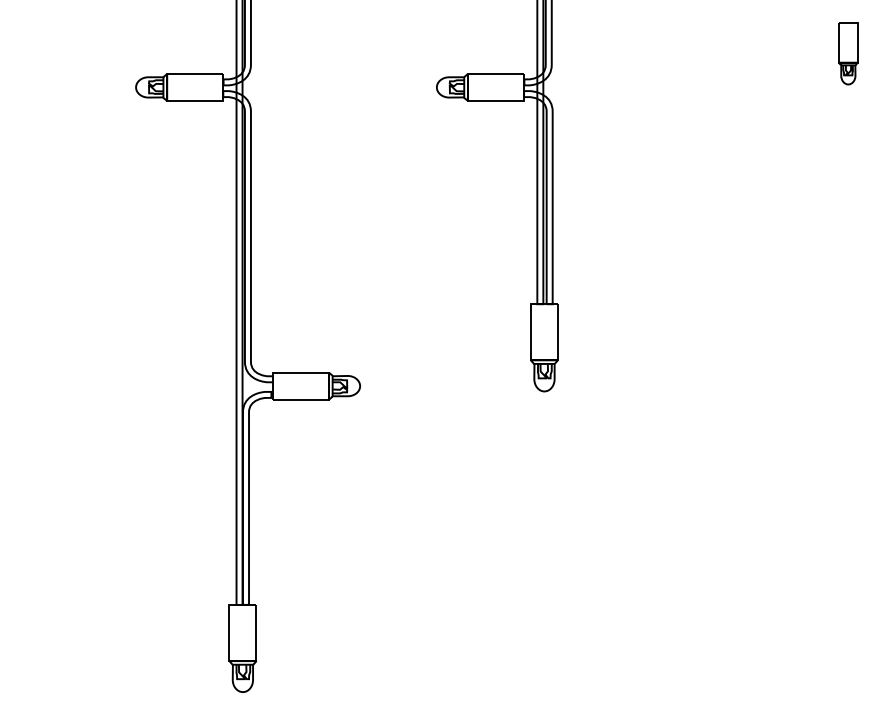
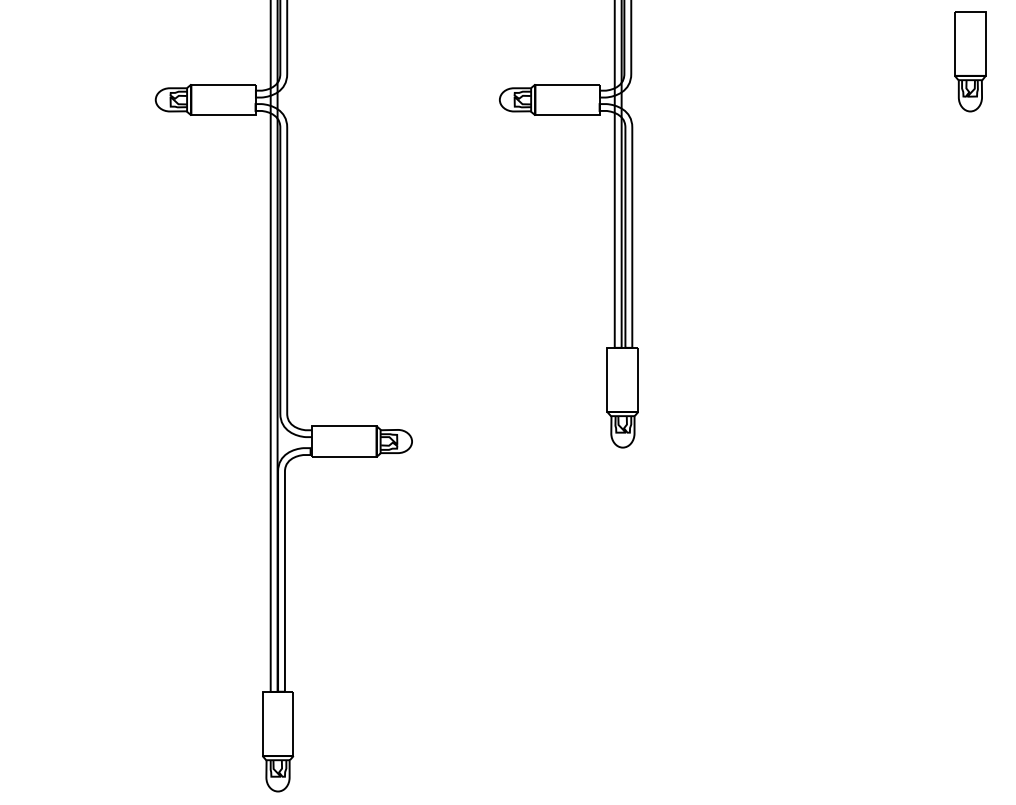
part: (848, 53) -> (970, 61), size x1.43

